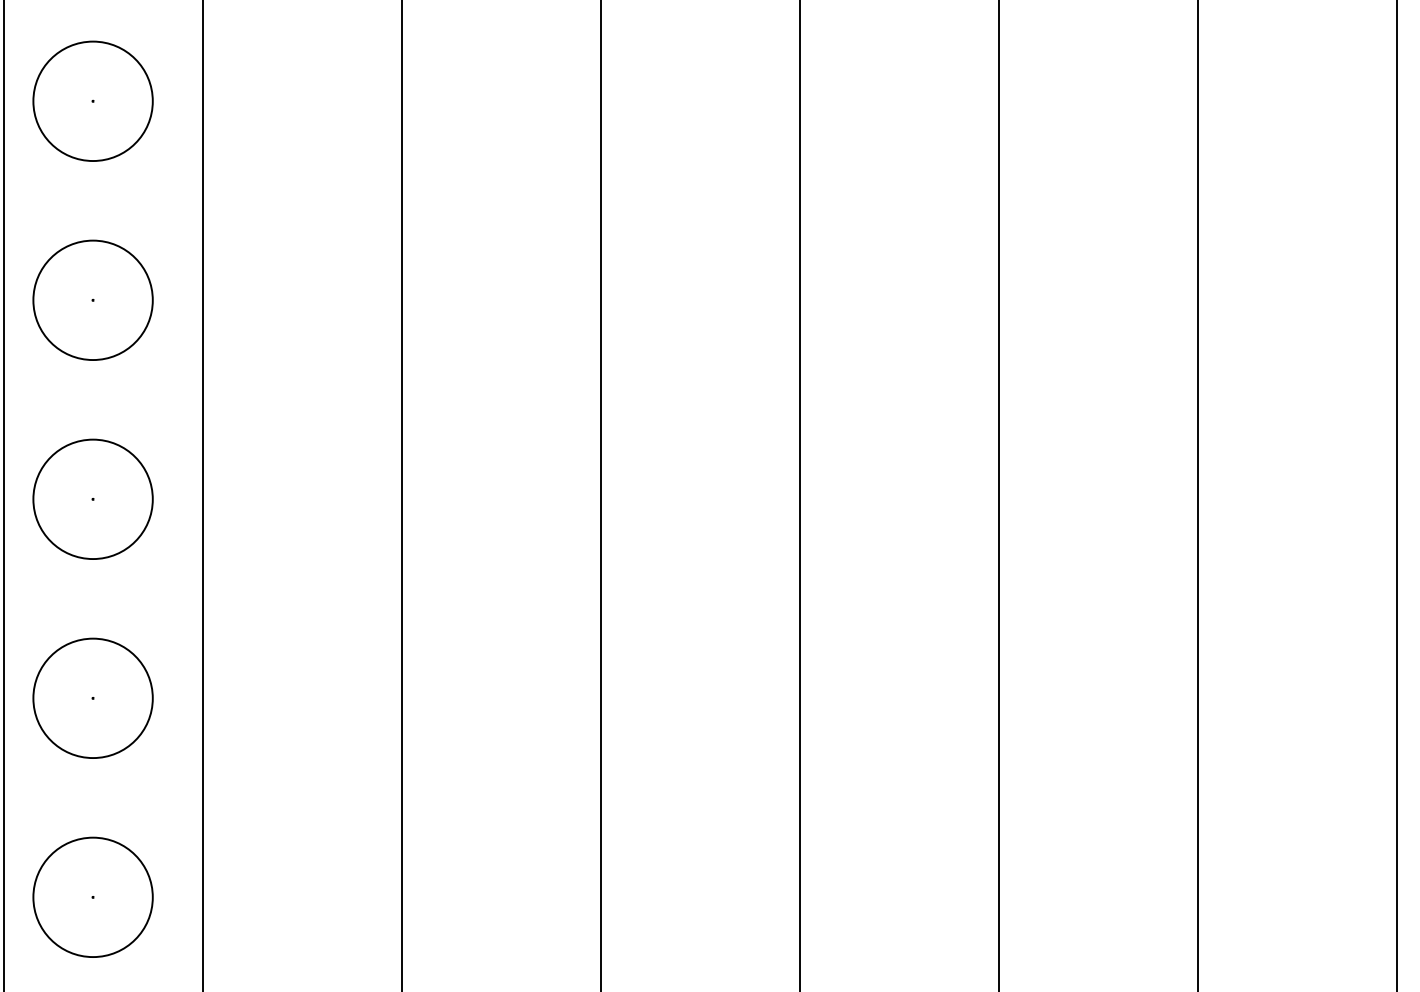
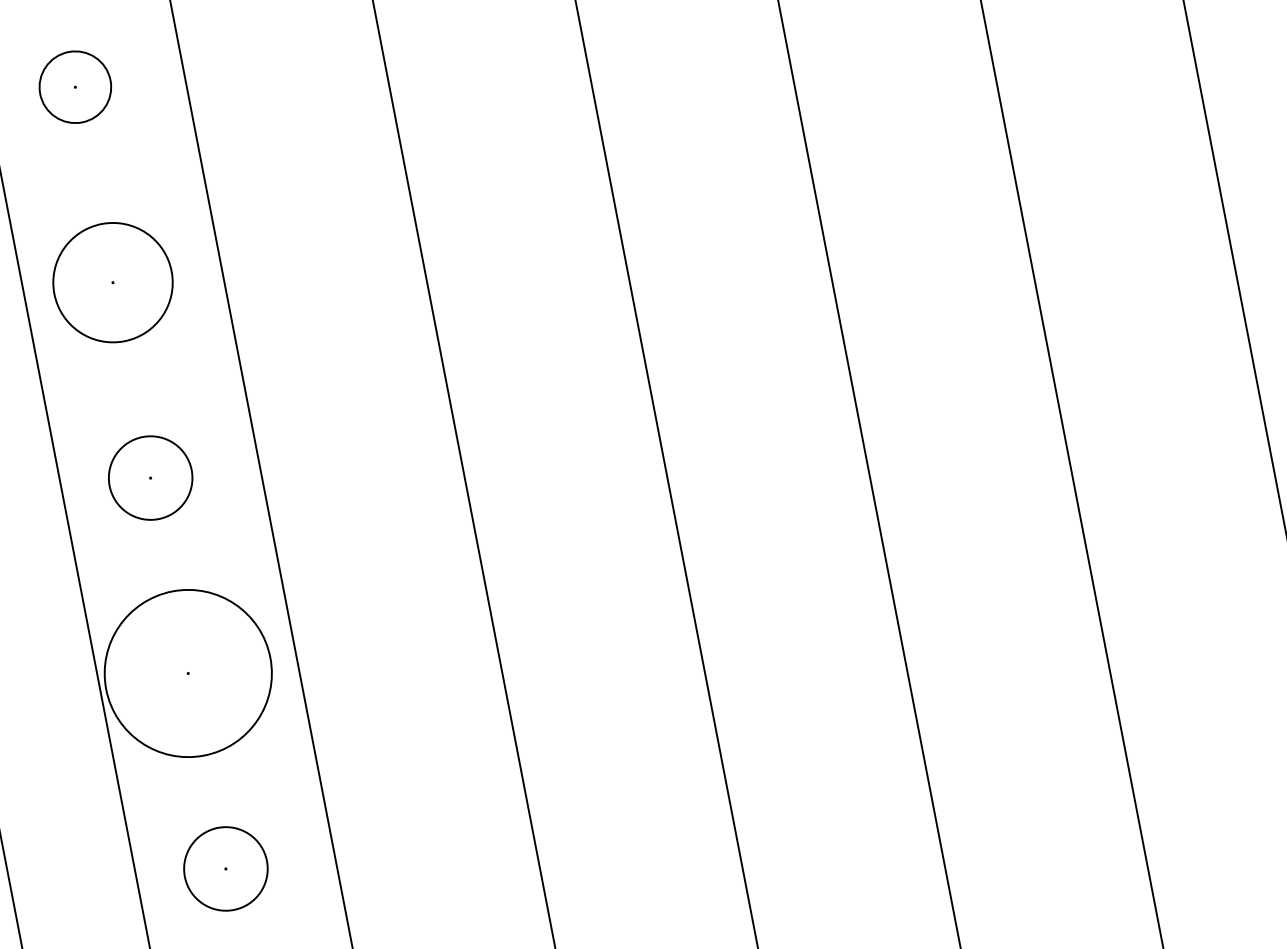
circle: (92, 101) -> (74, 87), size x0.6
circle: (92, 499) -> (150, 478), size x0.7
circle: (92, 698) -> (187, 673), size x1.4
circle: (92, 897) -> (225, 869), size x0.7

